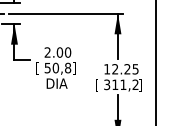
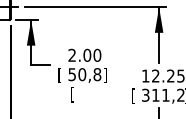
text: (56, 84) -> (83, 94), DIA -> [

